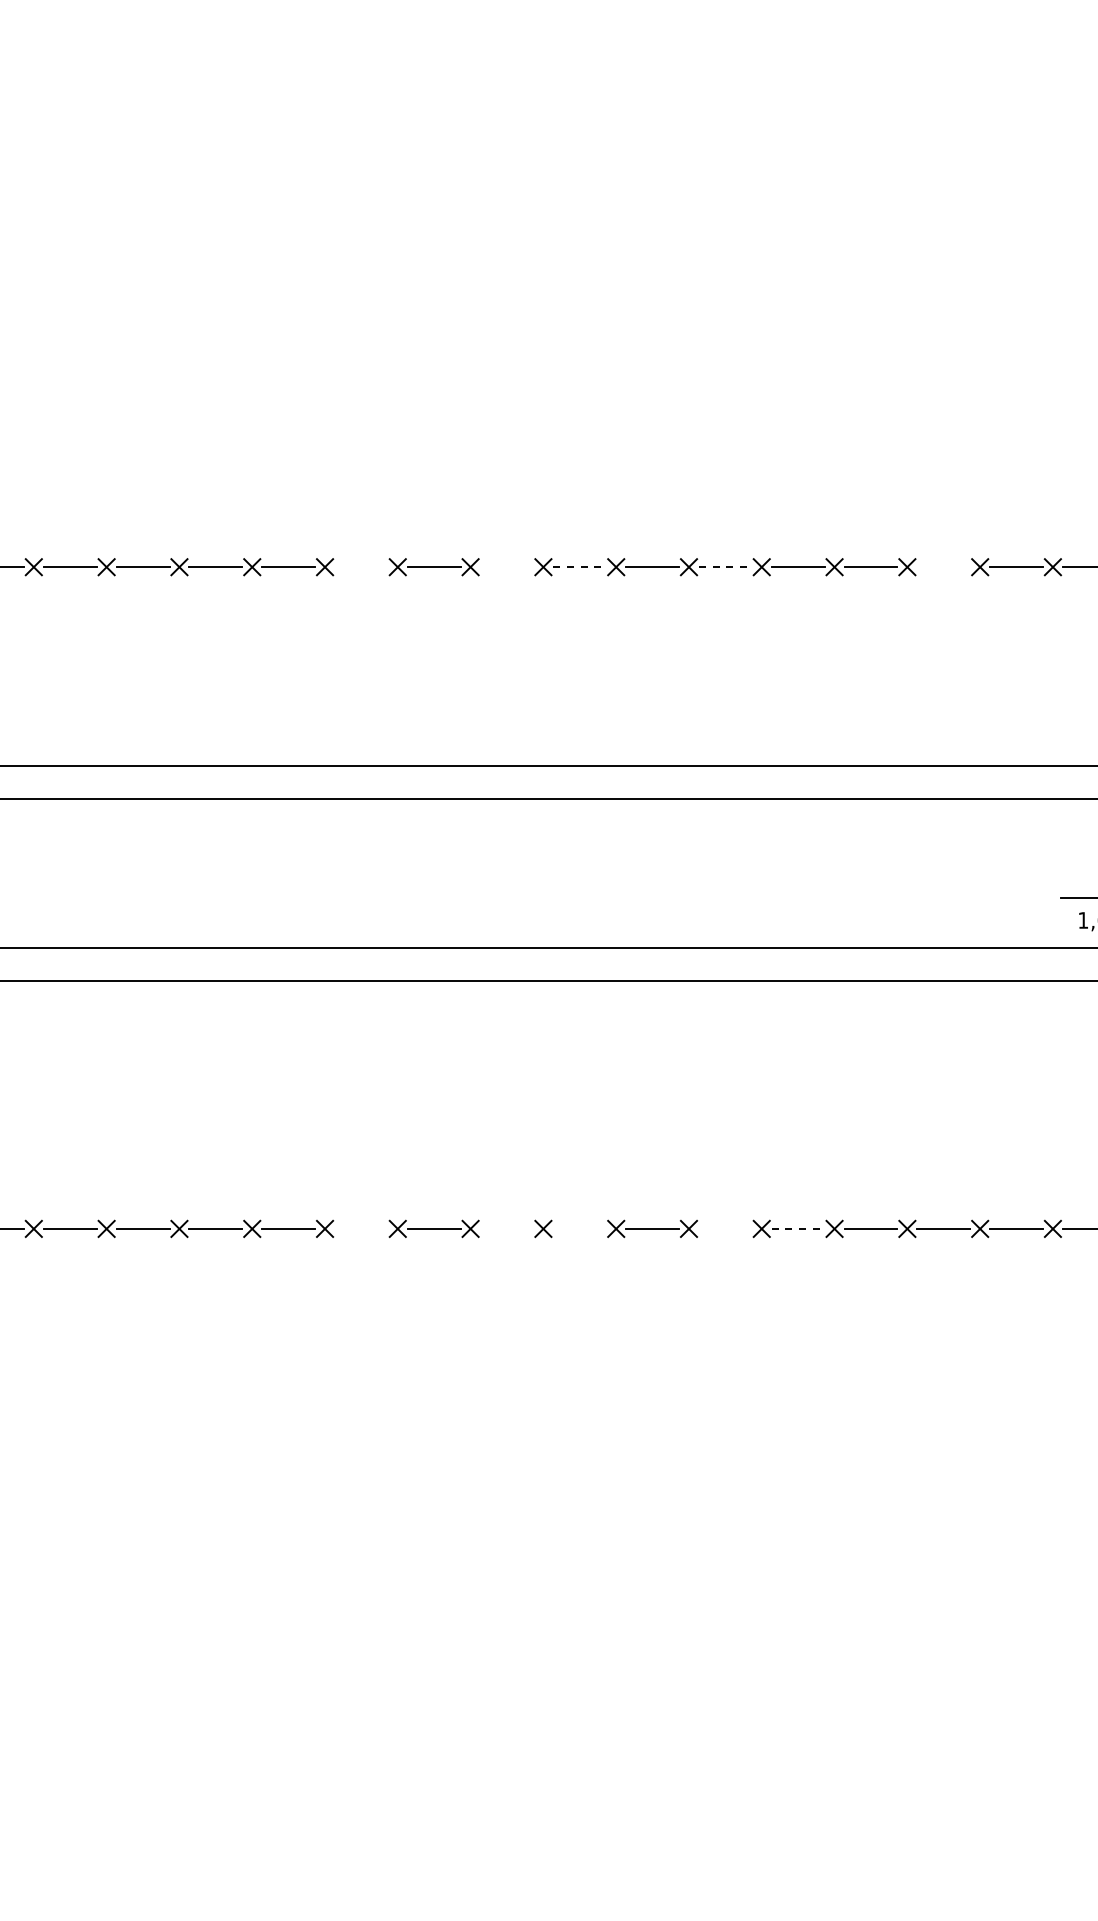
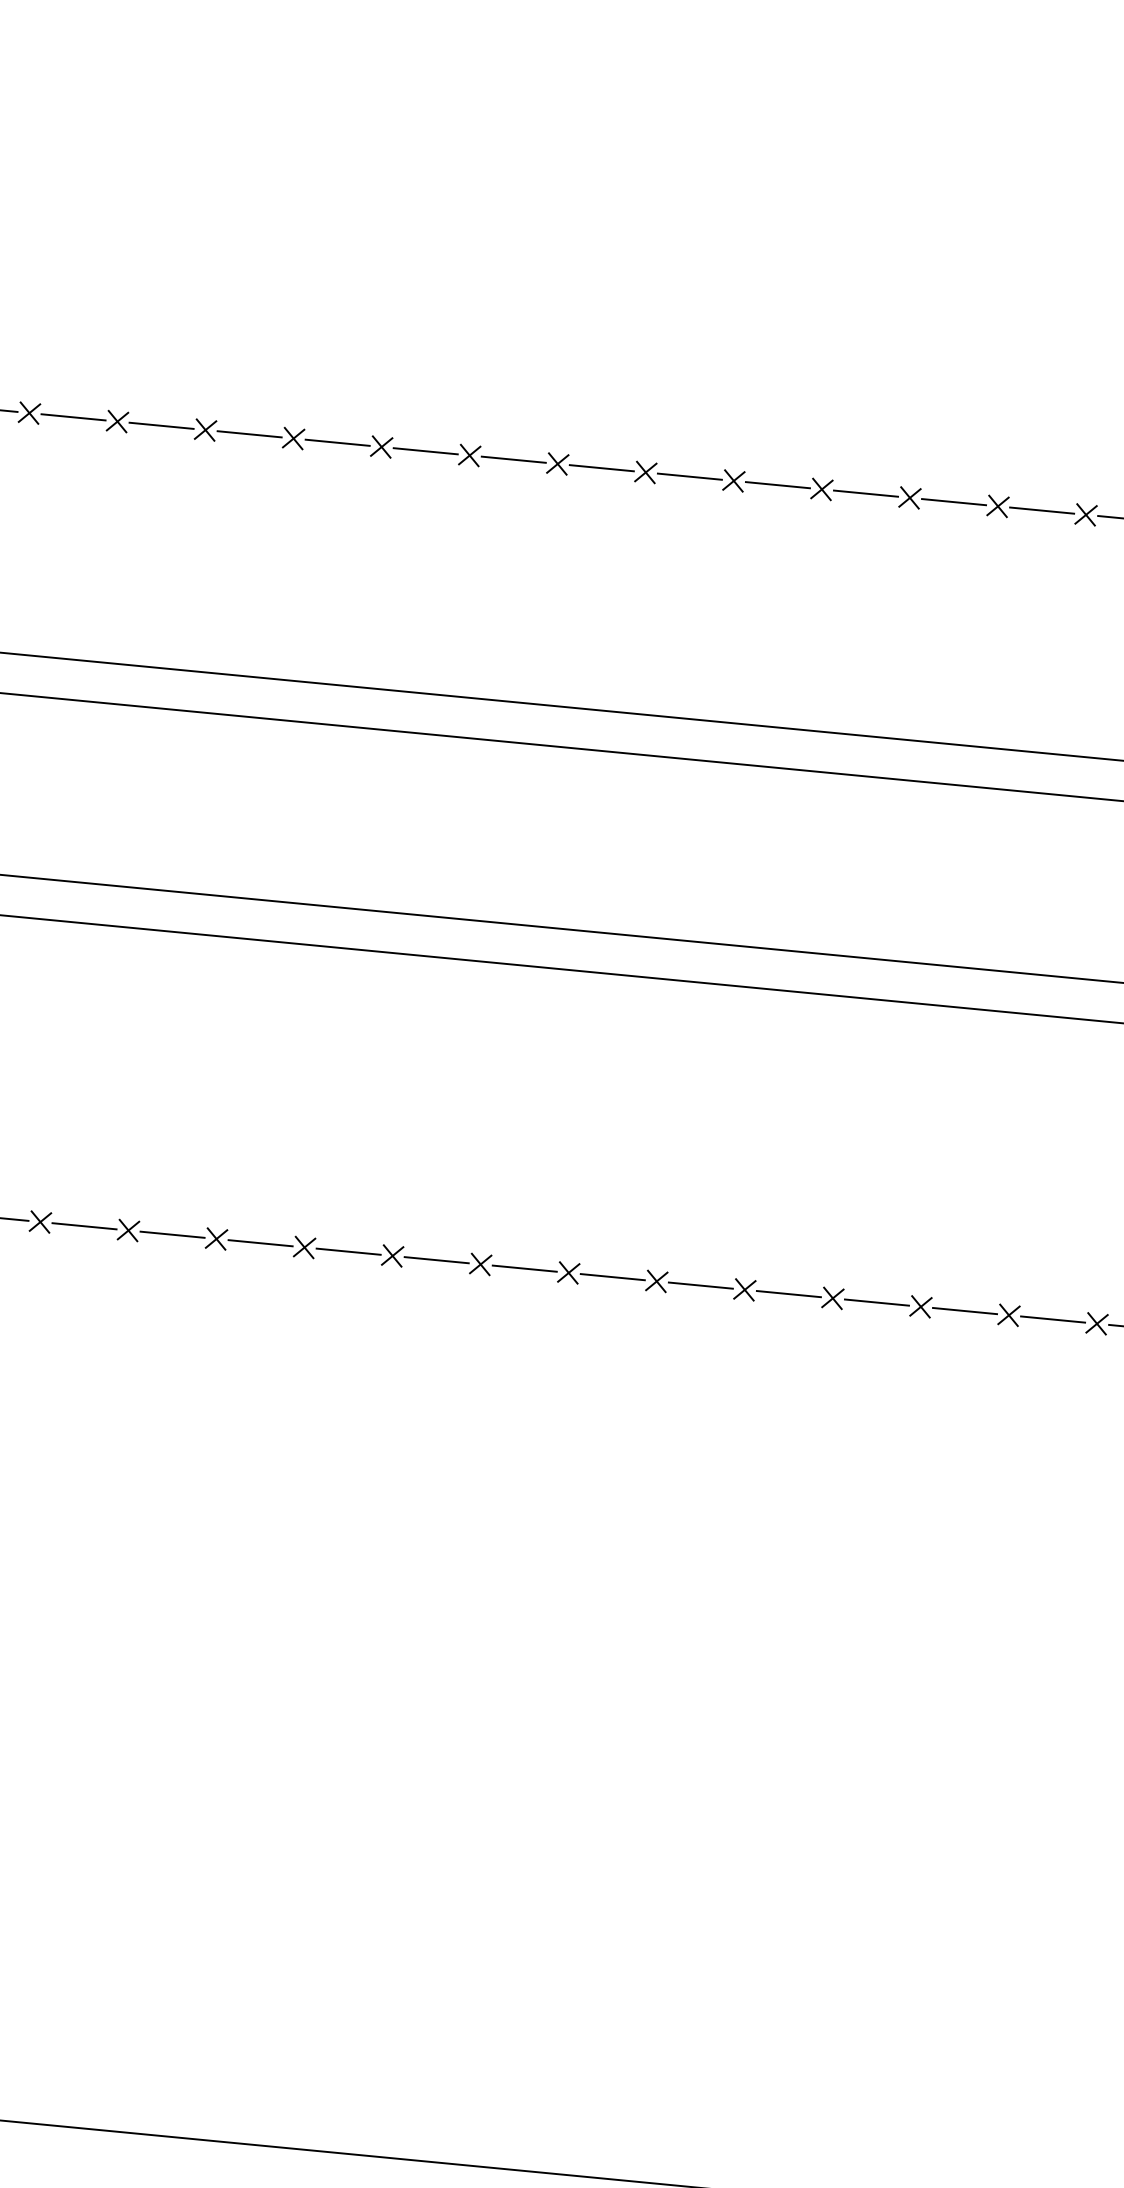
line: (360, 567) -> (336, 443), added
line: (506, 567) -> (513, 460), added
line: (580, 567) -> (602, 468), dashed -> solid
line: (725, 567) -> (778, 485), dashed -> solid
line: (943, 567) -> (1041, 510), added
line: (360, 1228) -> (259, 1242), added
line: (506, 1228) -> (436, 1259), added
line: (579, 1228) -> (524, 1268), added
line: (724, 1228) -> (699, 1285), added
line: (798, 1228) -> (789, 1293), dashed -> solid

